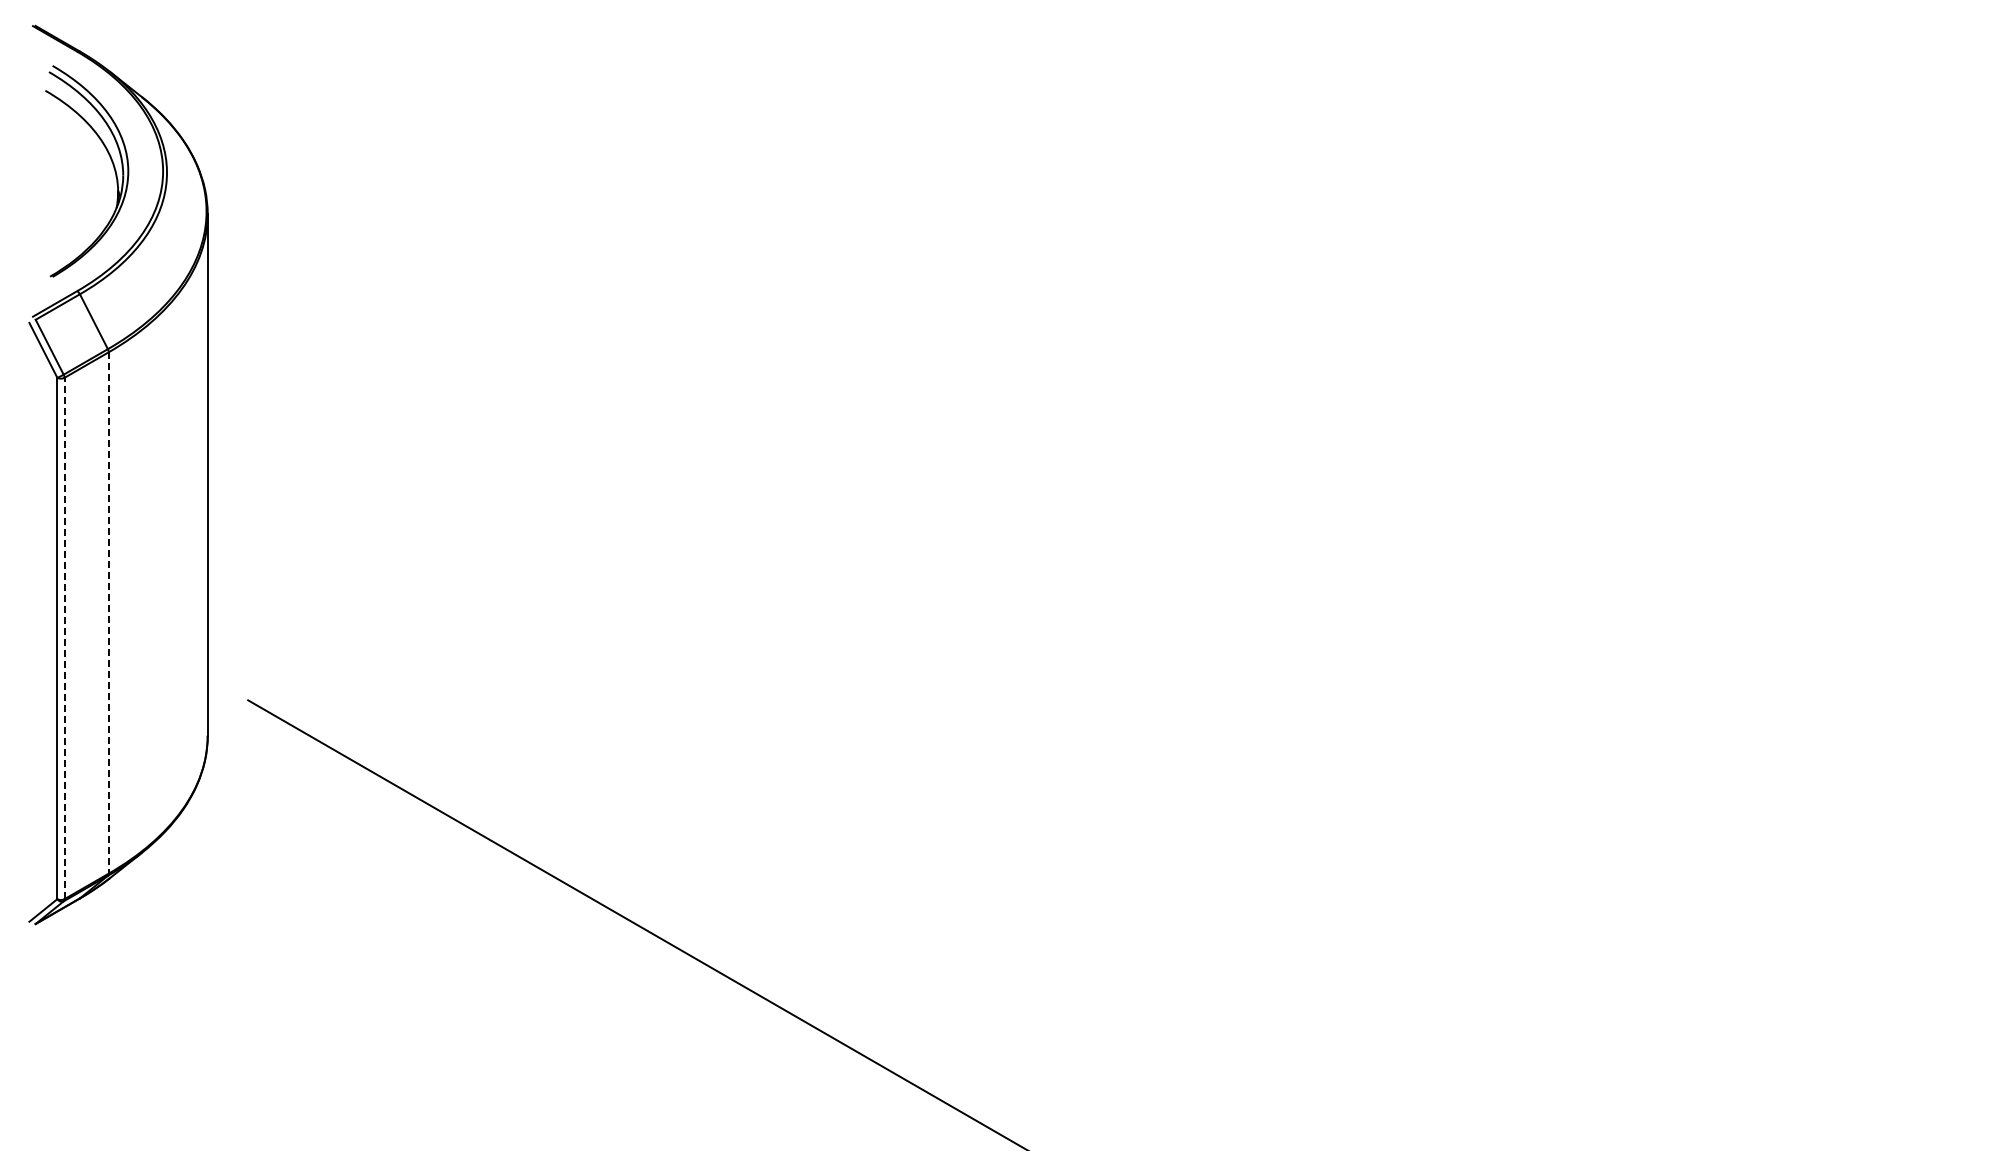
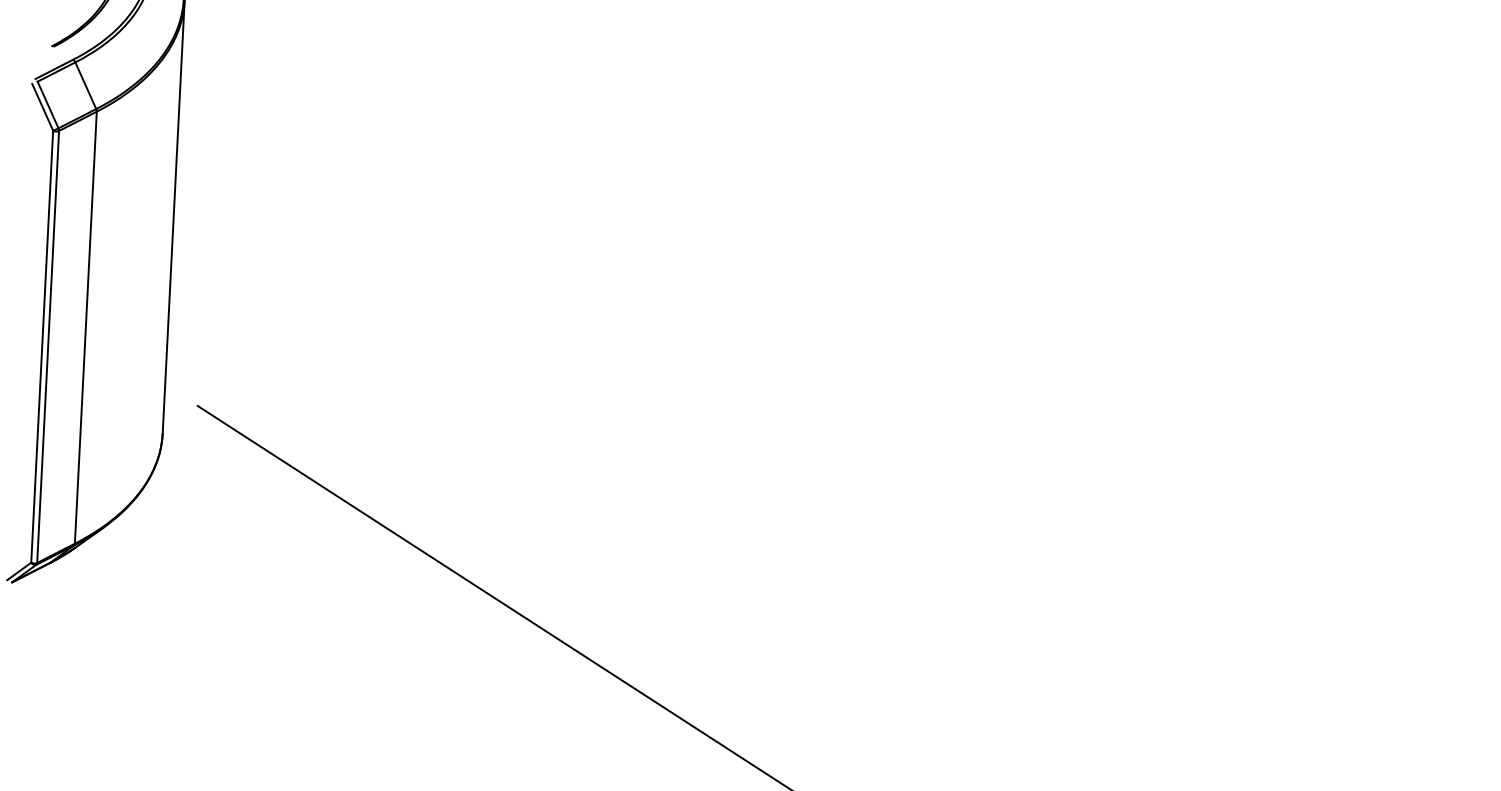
line: (108, 612) -> (85, 327), dashed -> solid
line: (64, 638) -> (48, 346), dashed -> solid

